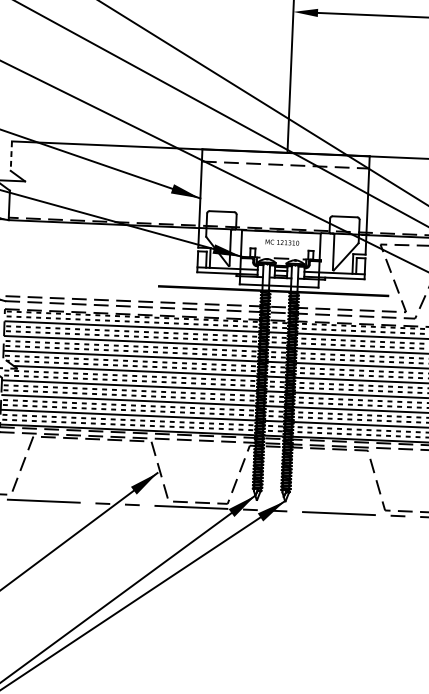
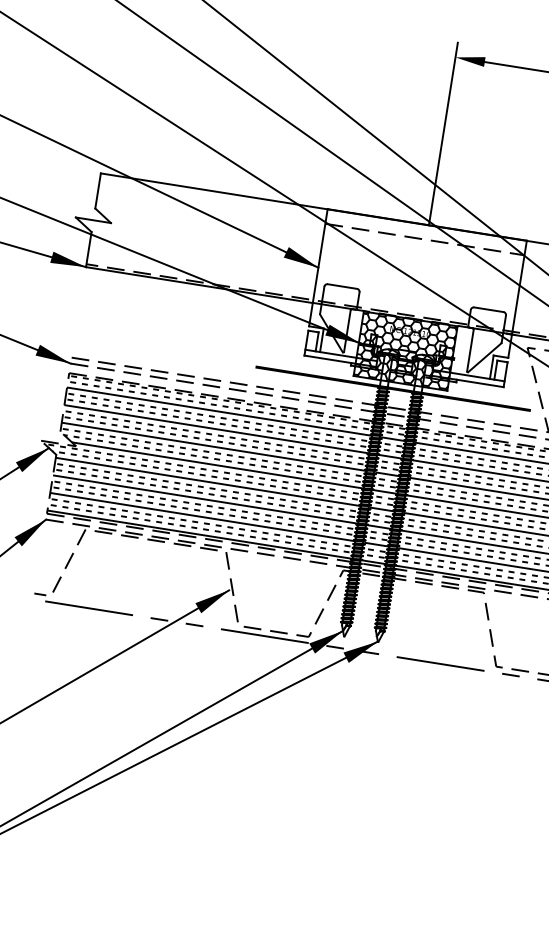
line: (11, 155) -> (98, 190), dashed -> solid
hatch: (280, 259) -> (405, 351), added

